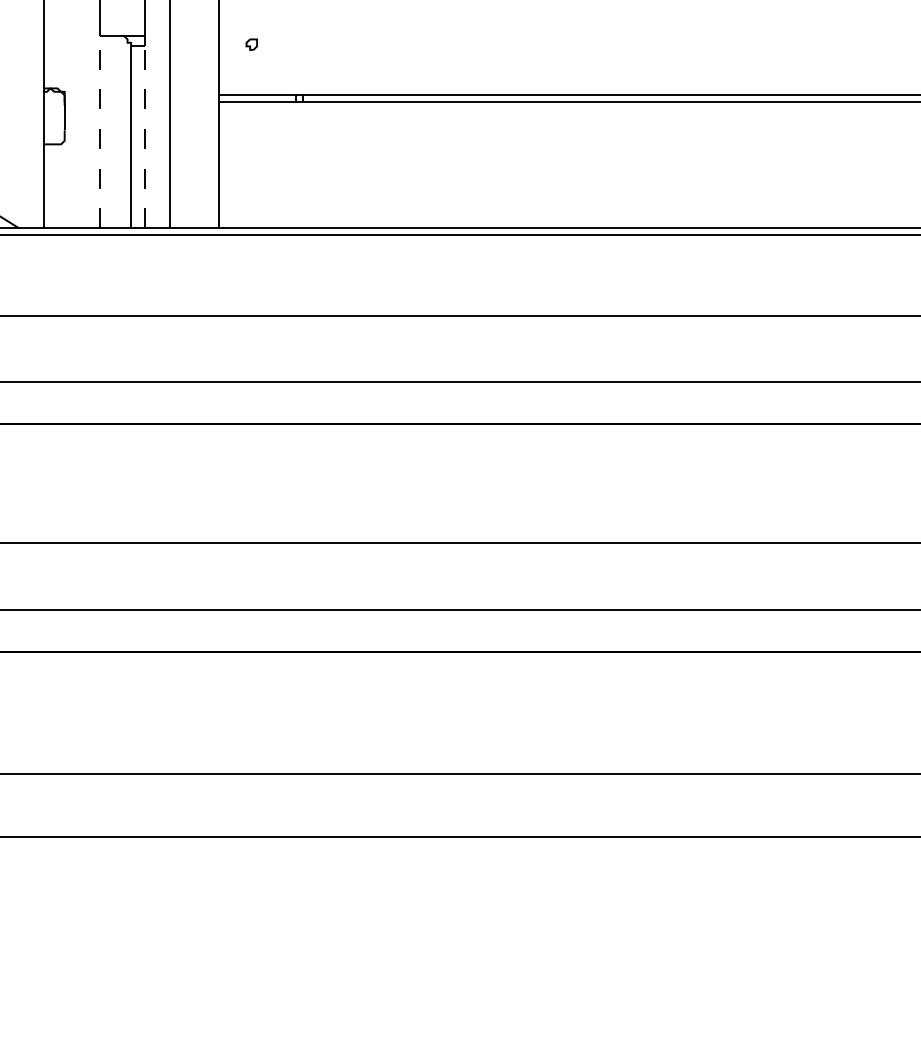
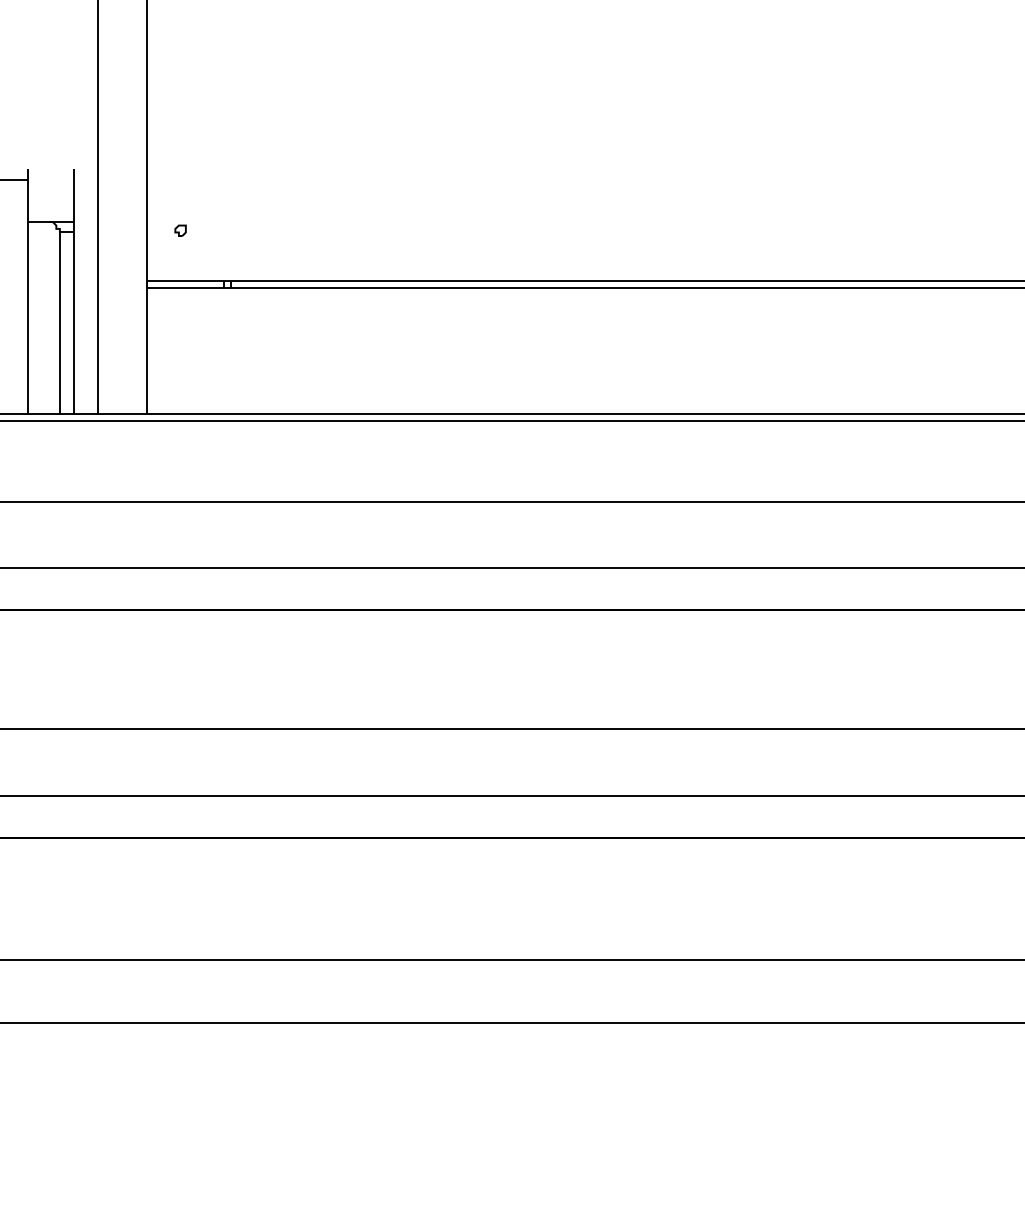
line: (99, 131) -> (28, 317), dashed -> solid
line: (144, 137) -> (73, 323), dashed -> solid

